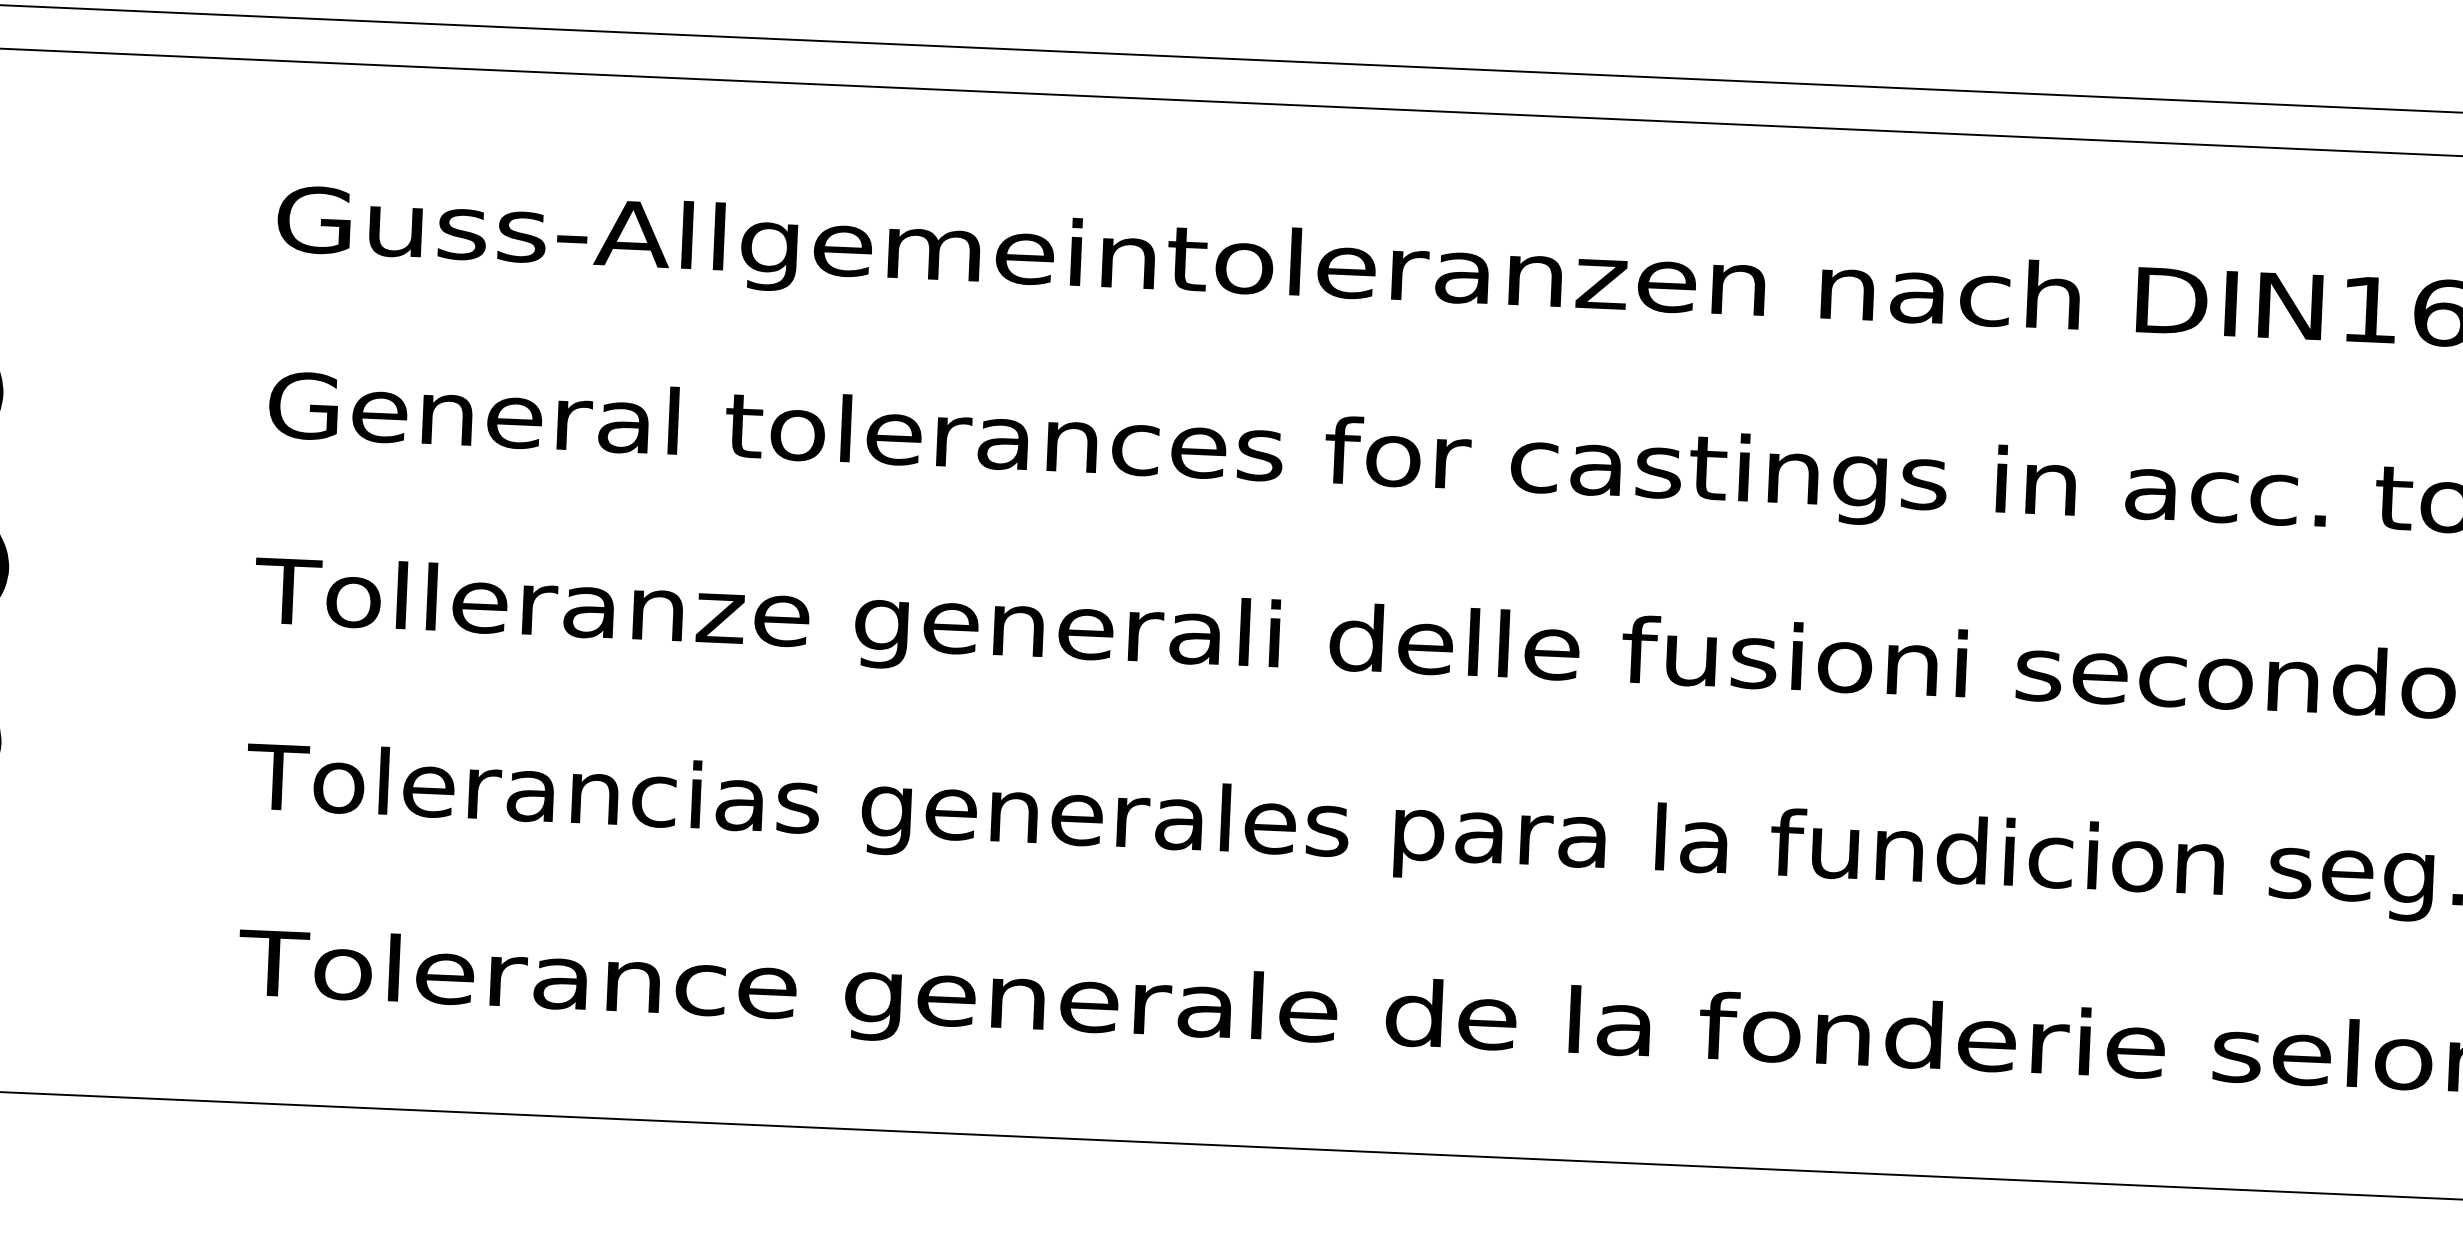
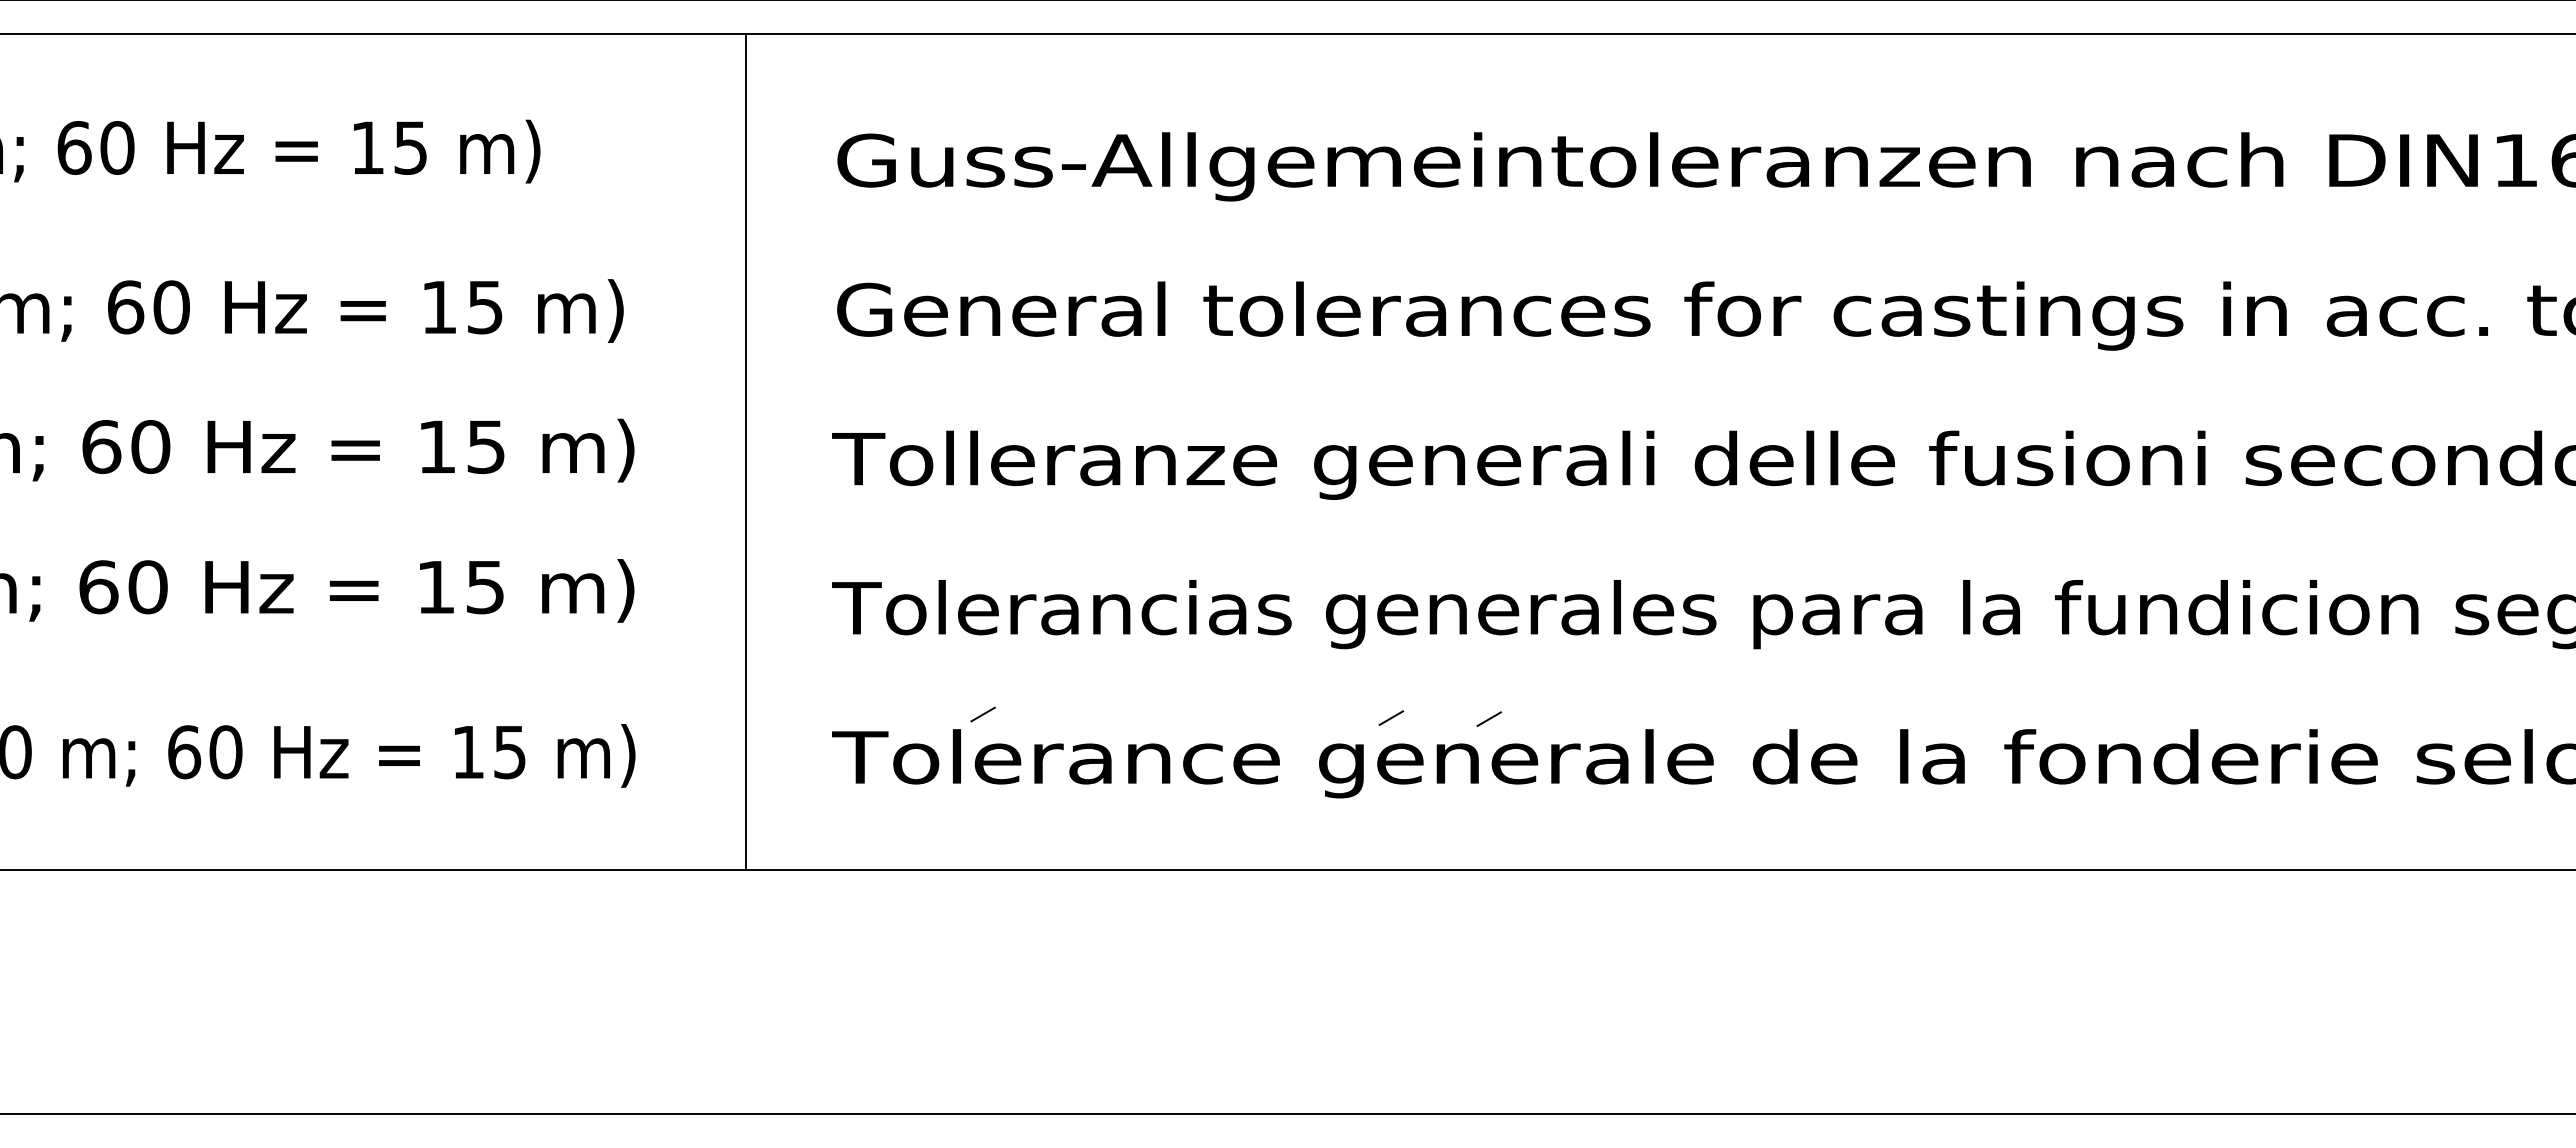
line: (148, 576) -> (746, 451), added
line: (428, 916) -> (982, 714), added
line: (936, 942) -> (1390, 717), added
line: (1058, 949) -> (1488, 718), added

